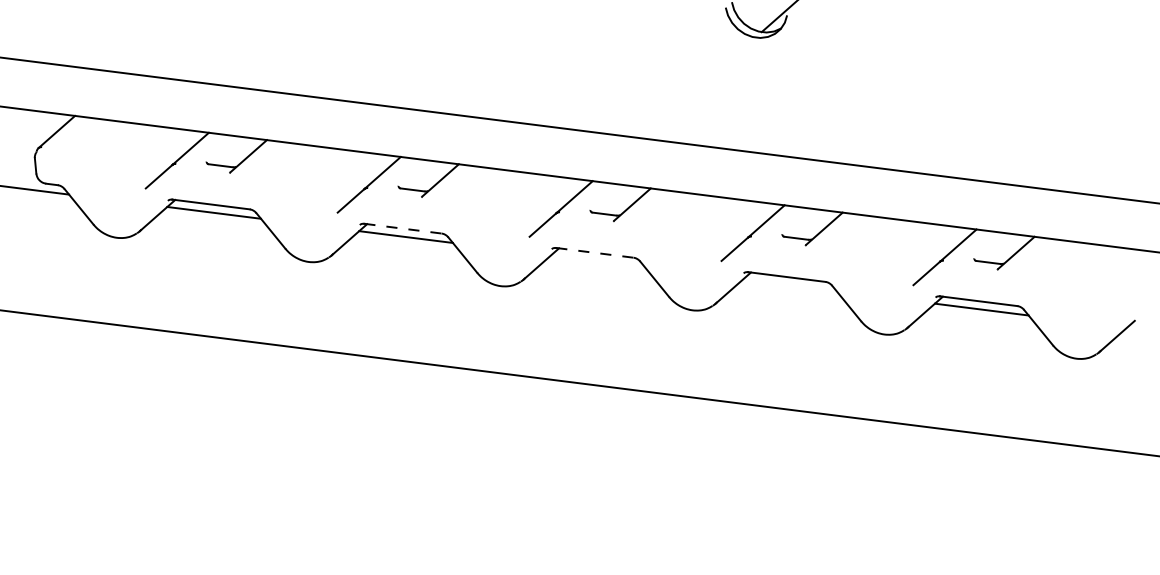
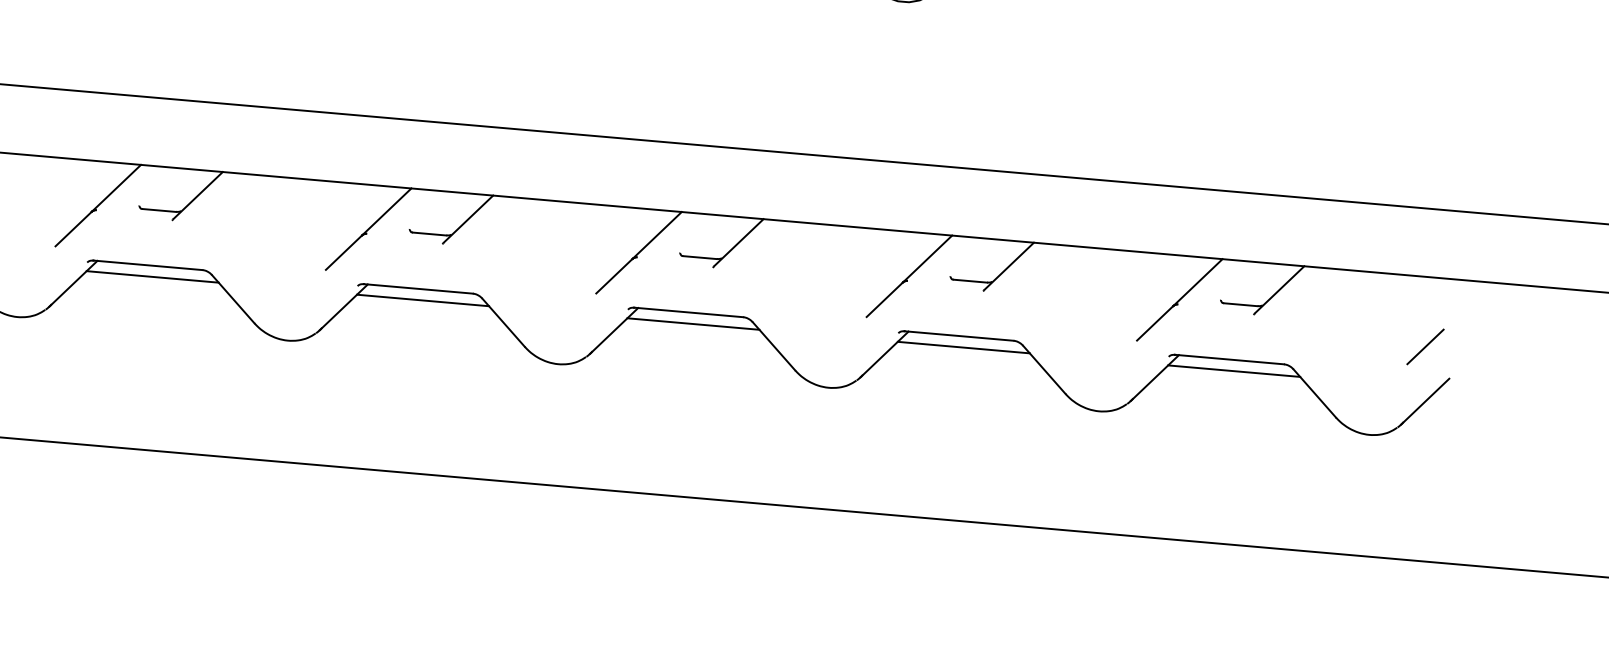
line: (403, 228) -> (418, 288), dashed -> solid
line: (594, 252) -> (688, 311), dashed -> solid
line: (597, 261) -> (692, 324), added
line: (789, 285) -> (963, 347), added
line: (1118, 297) -> (1425, 346), added

